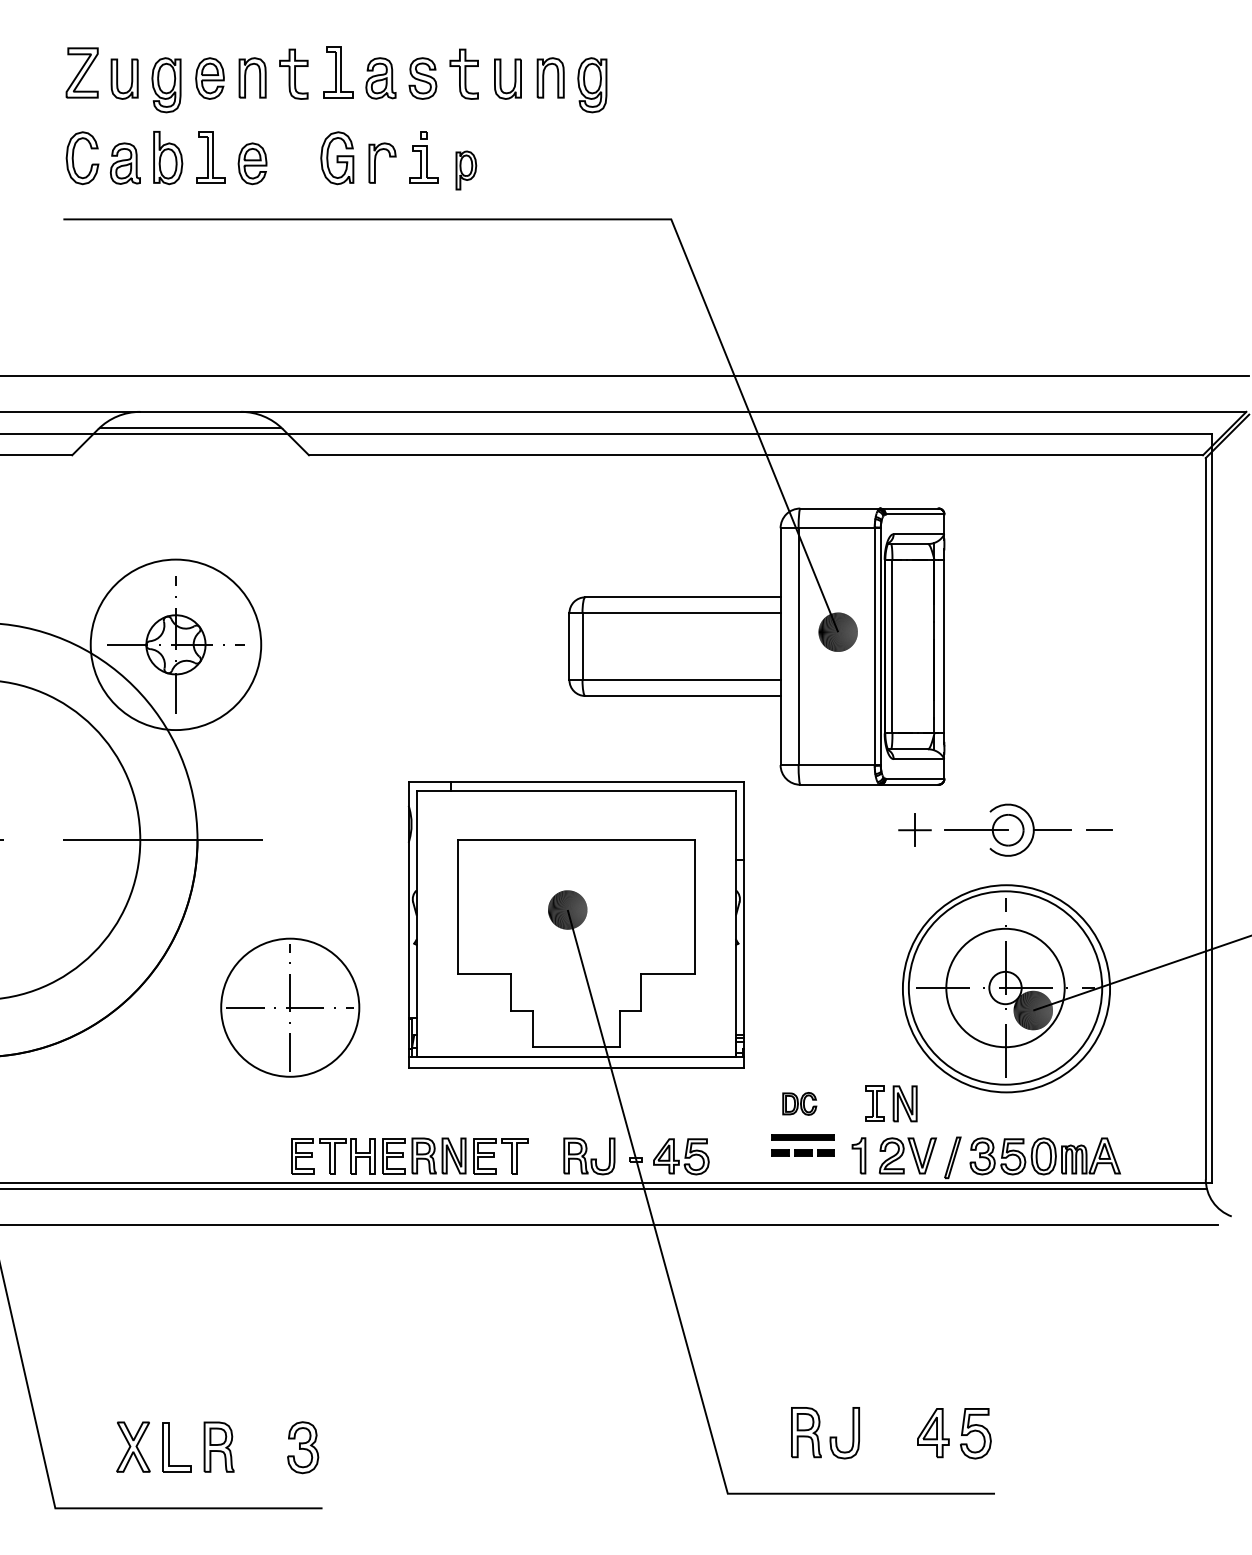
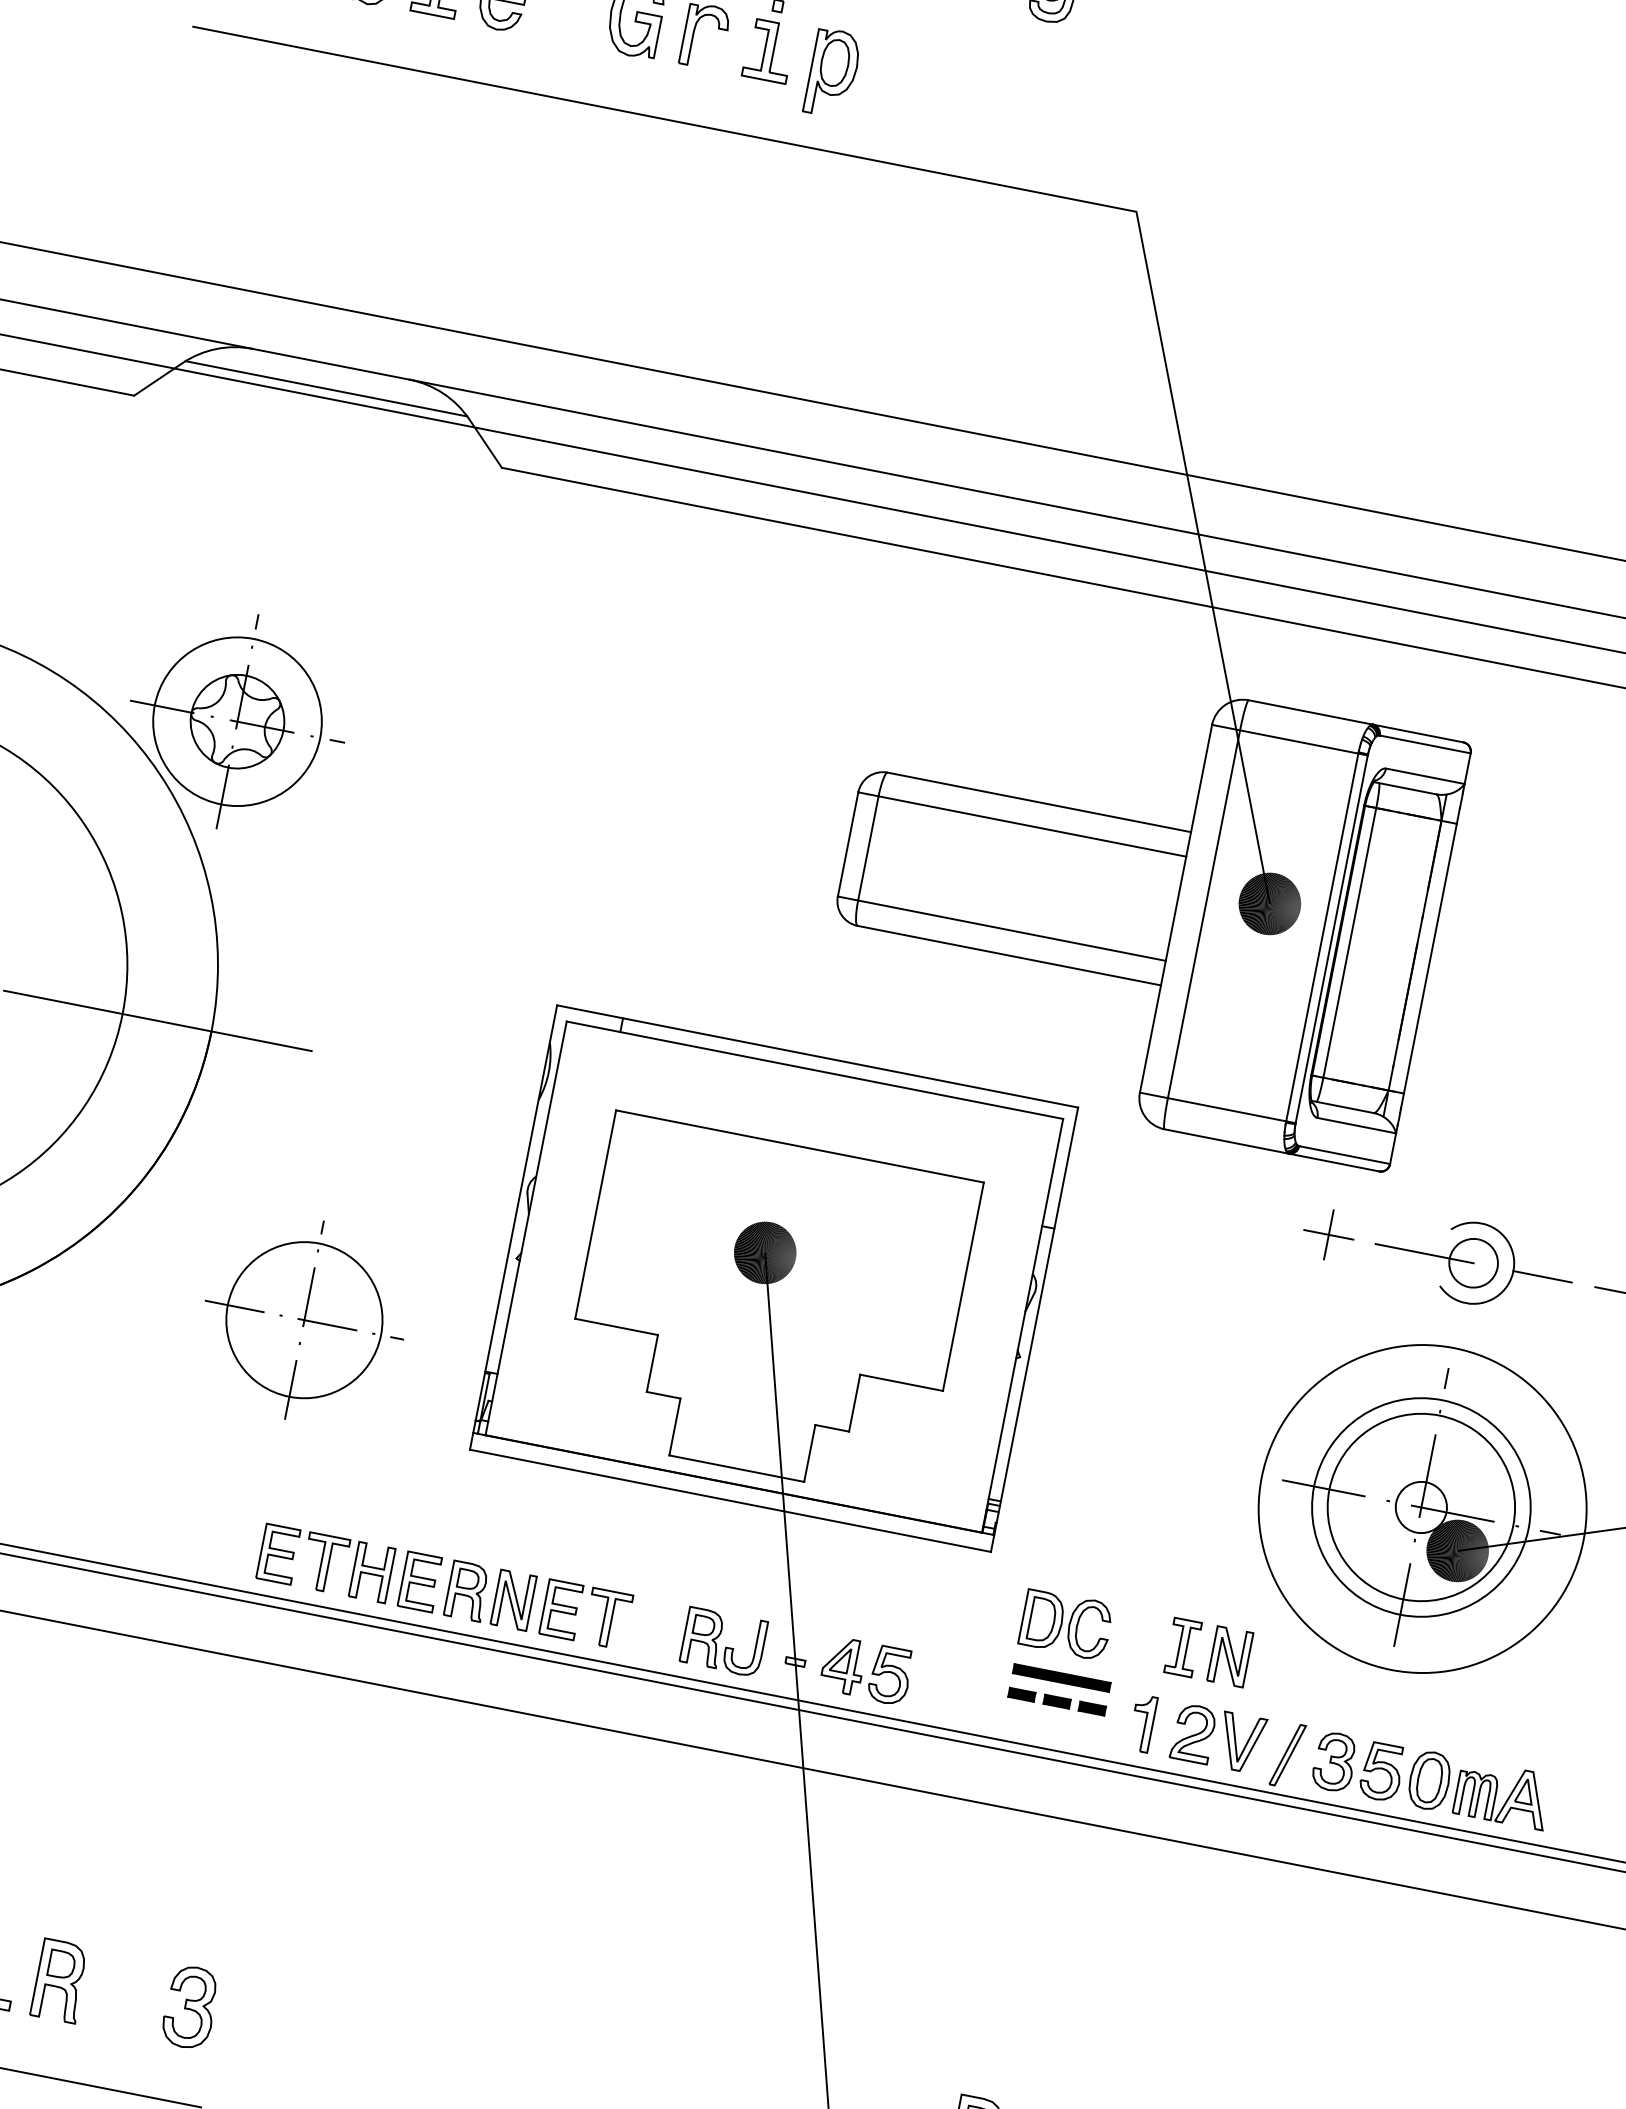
part: (466, 170) -> (833, 73), size x1.43
circle: (175, 644) -> (236, 721), size x0.62
circle: (1005, 987) -> (1421, 1506), size x0.71
circle: (289, 1007) -> (303, 1319), size x0.71
part: (799, 1103) -> (1066, 1624), size x1.67

